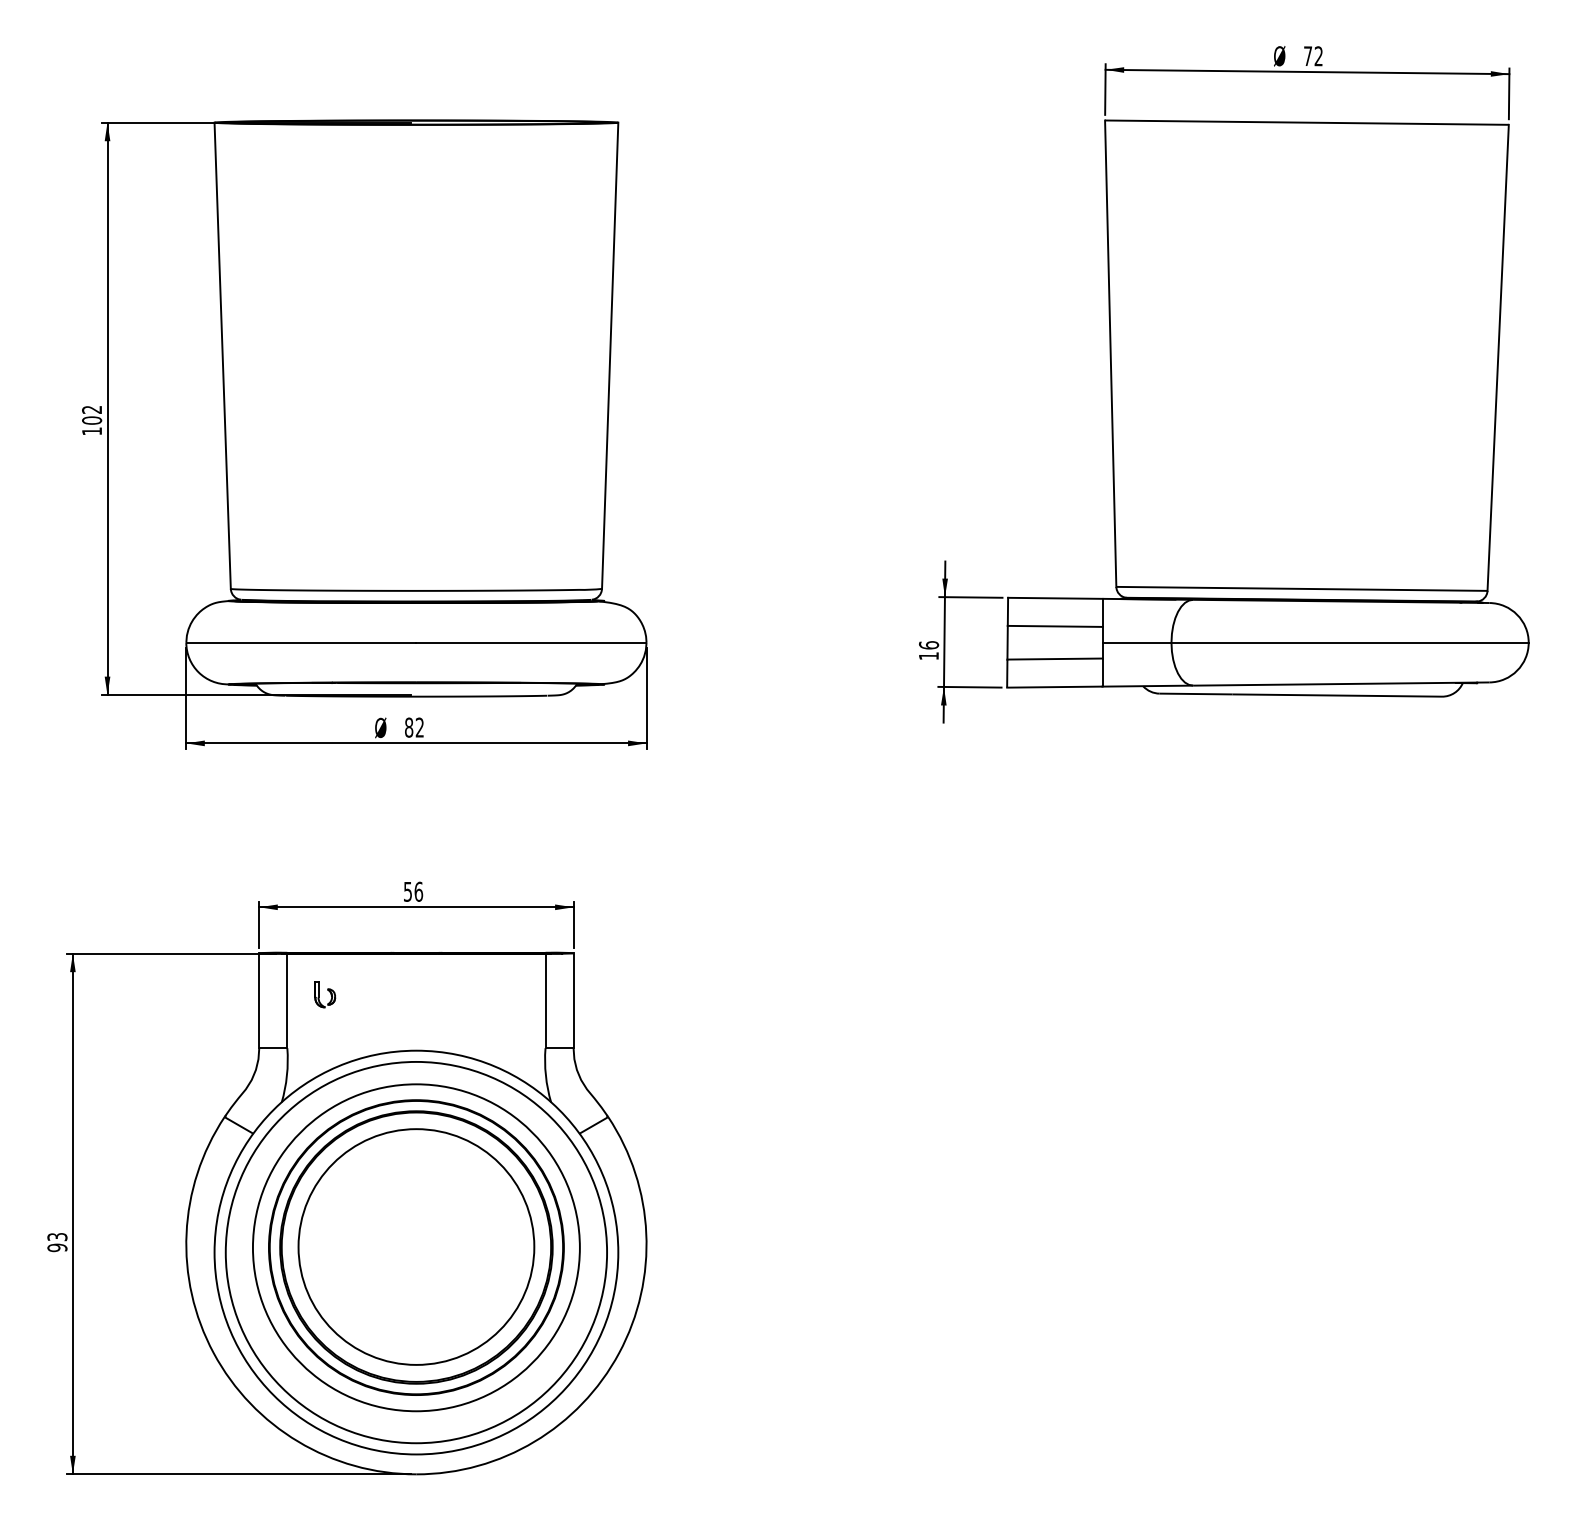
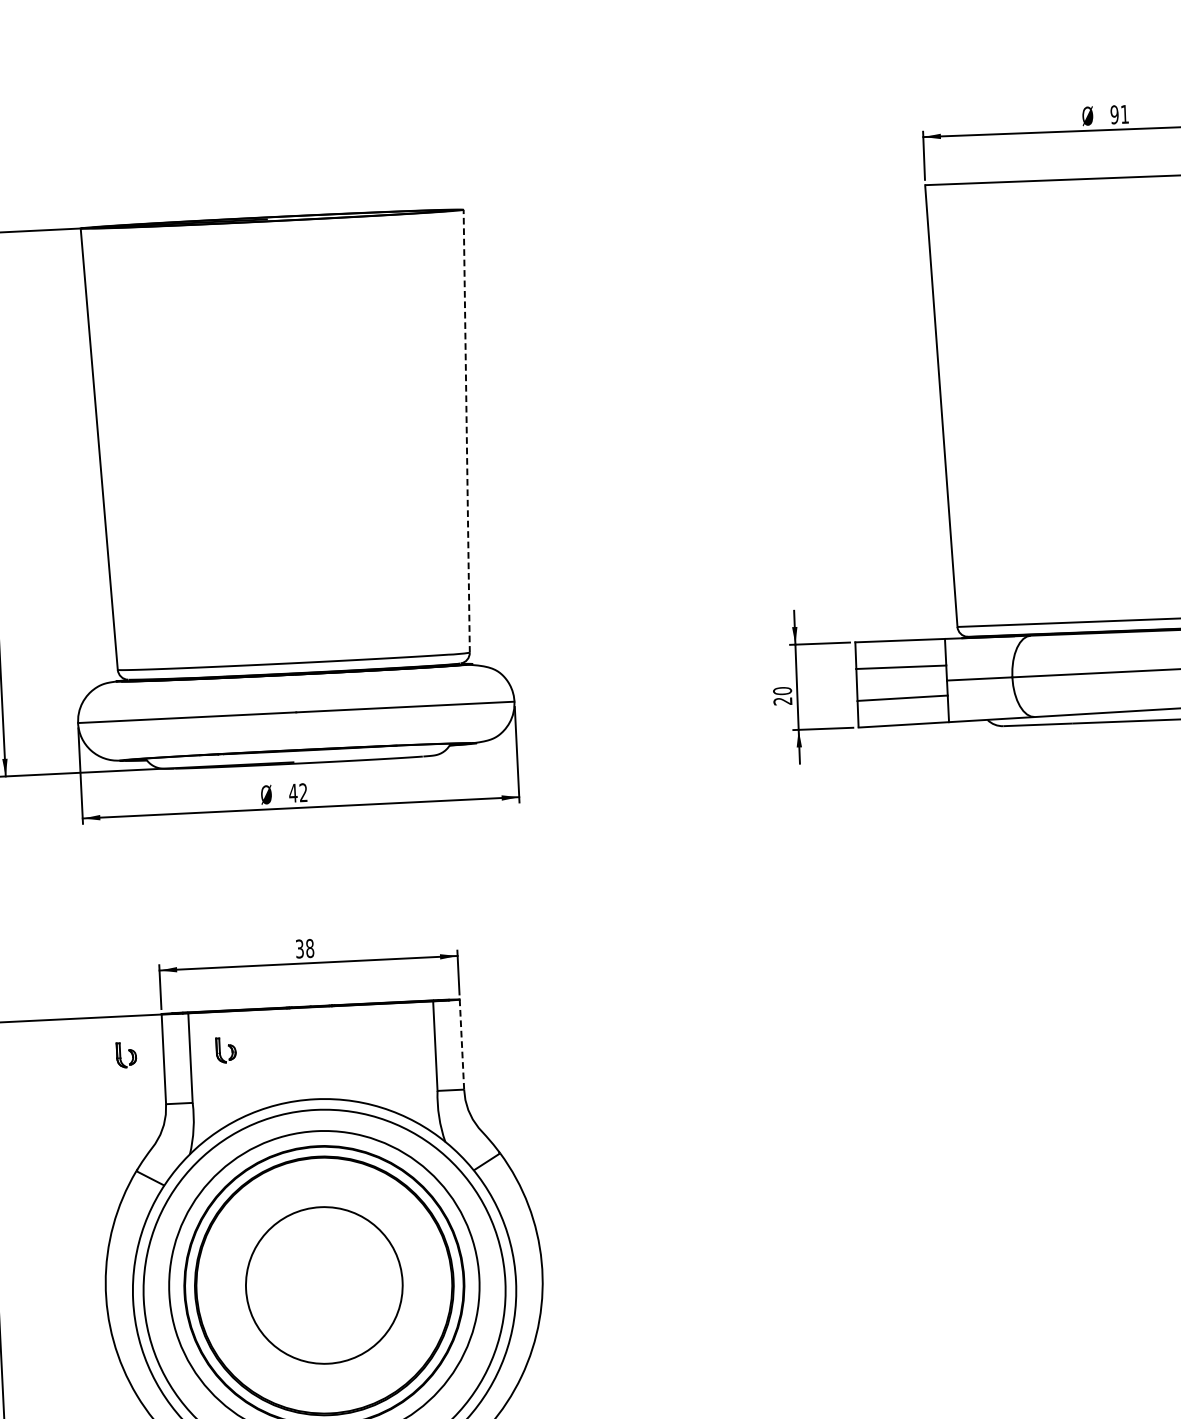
text: (1312, 56) -> (1118, 114), 72 -> 91
line: (610, 355) -> (467, 430), solid -> dashed
text: (928, 650) -> (782, 695), 16 -> 20
text: (408, 727) -> (292, 793), 82 -> 42
text: (413, 891) -> (305, 948), 56 -> 38
part: (220, 994) -> (126, 1055), added
line: (573, 1000) -> (461, 1044), solid -> dashed
circle: (416, 1246) -> (324, 1284), size x0.7

